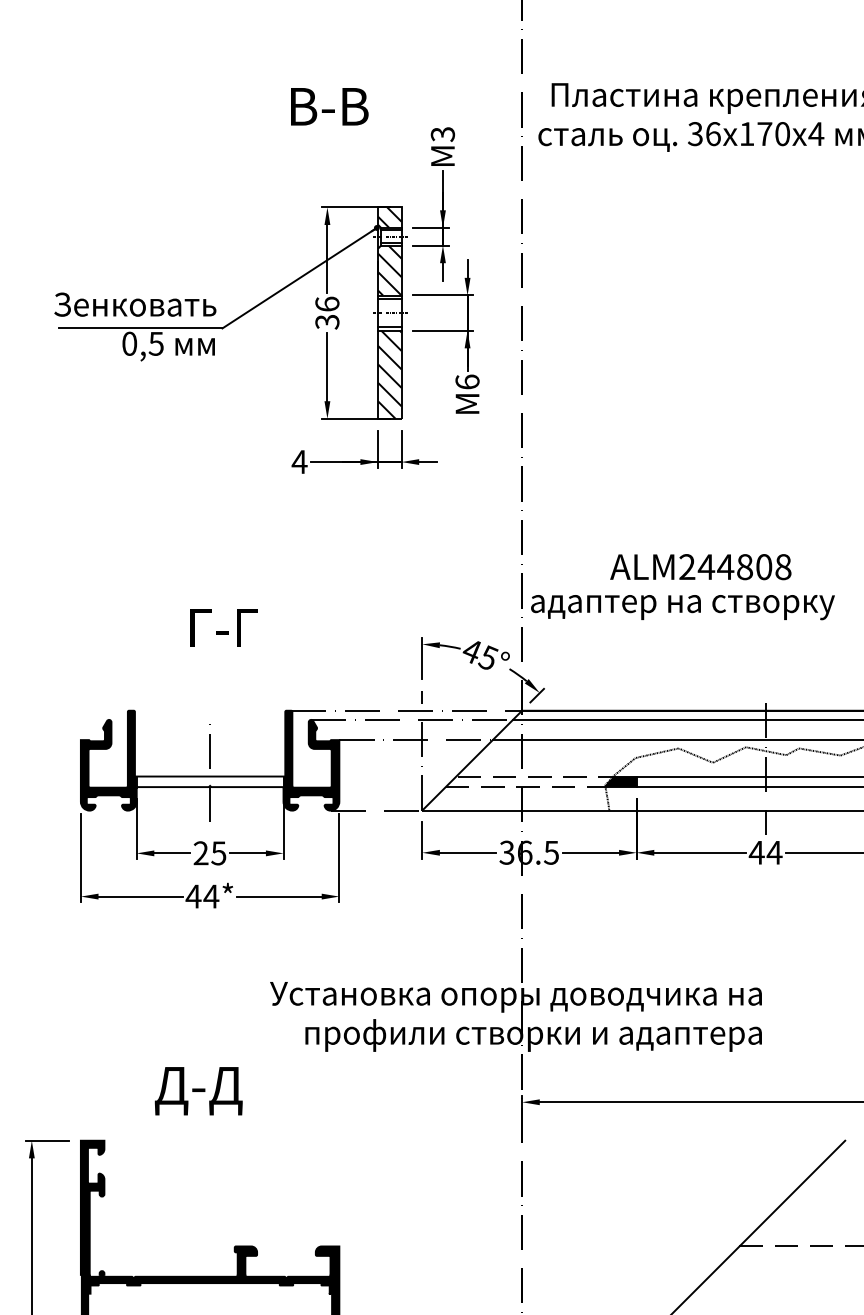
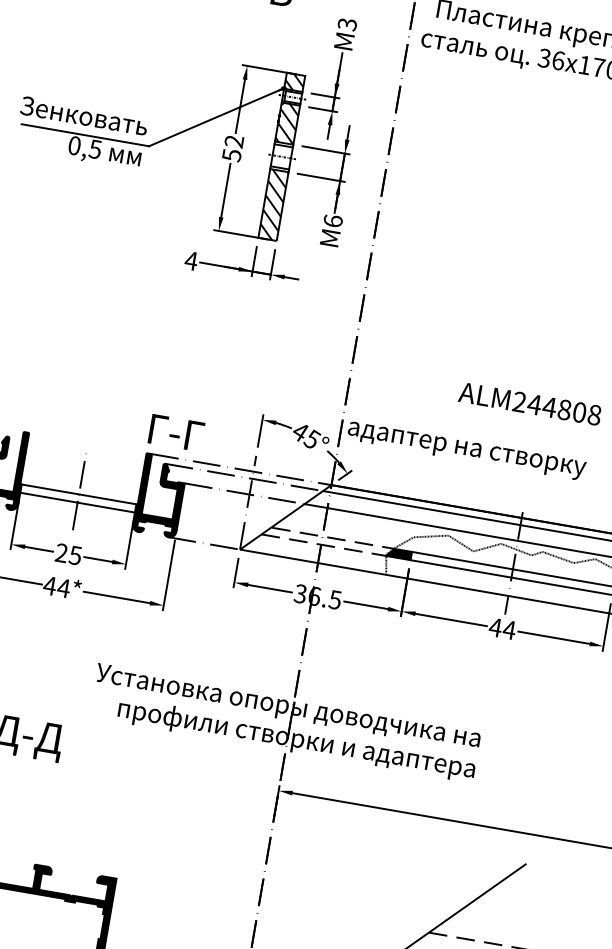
text: (327, 312) -> (233, 148), 36 -> 52
text: (700, 567) -> (529, 404), moved
text: (682, 607) -> (466, 451), moved
text: (223, 627) -> (176, 432), moved

